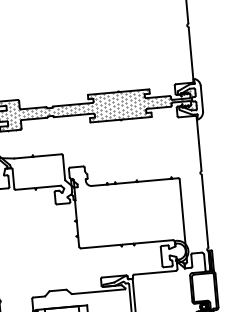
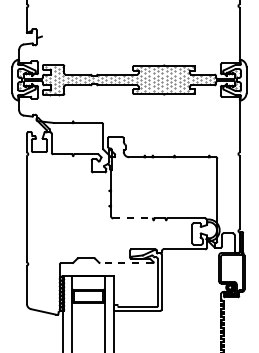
line: (100, 246) -> (132, 218), solid -> dashed
line: (98, 292) -> (126, 263), solid -> dashed

